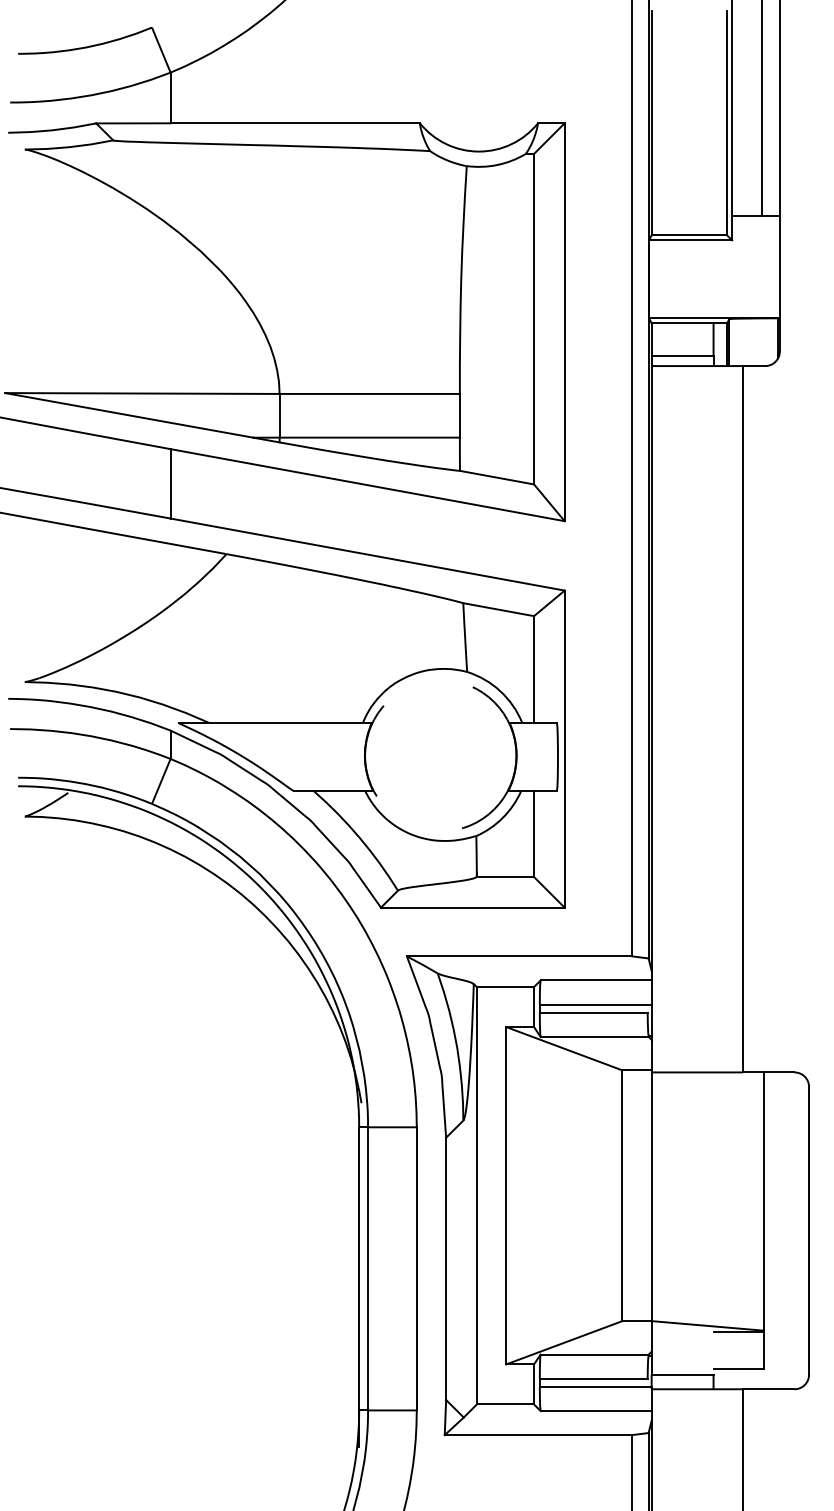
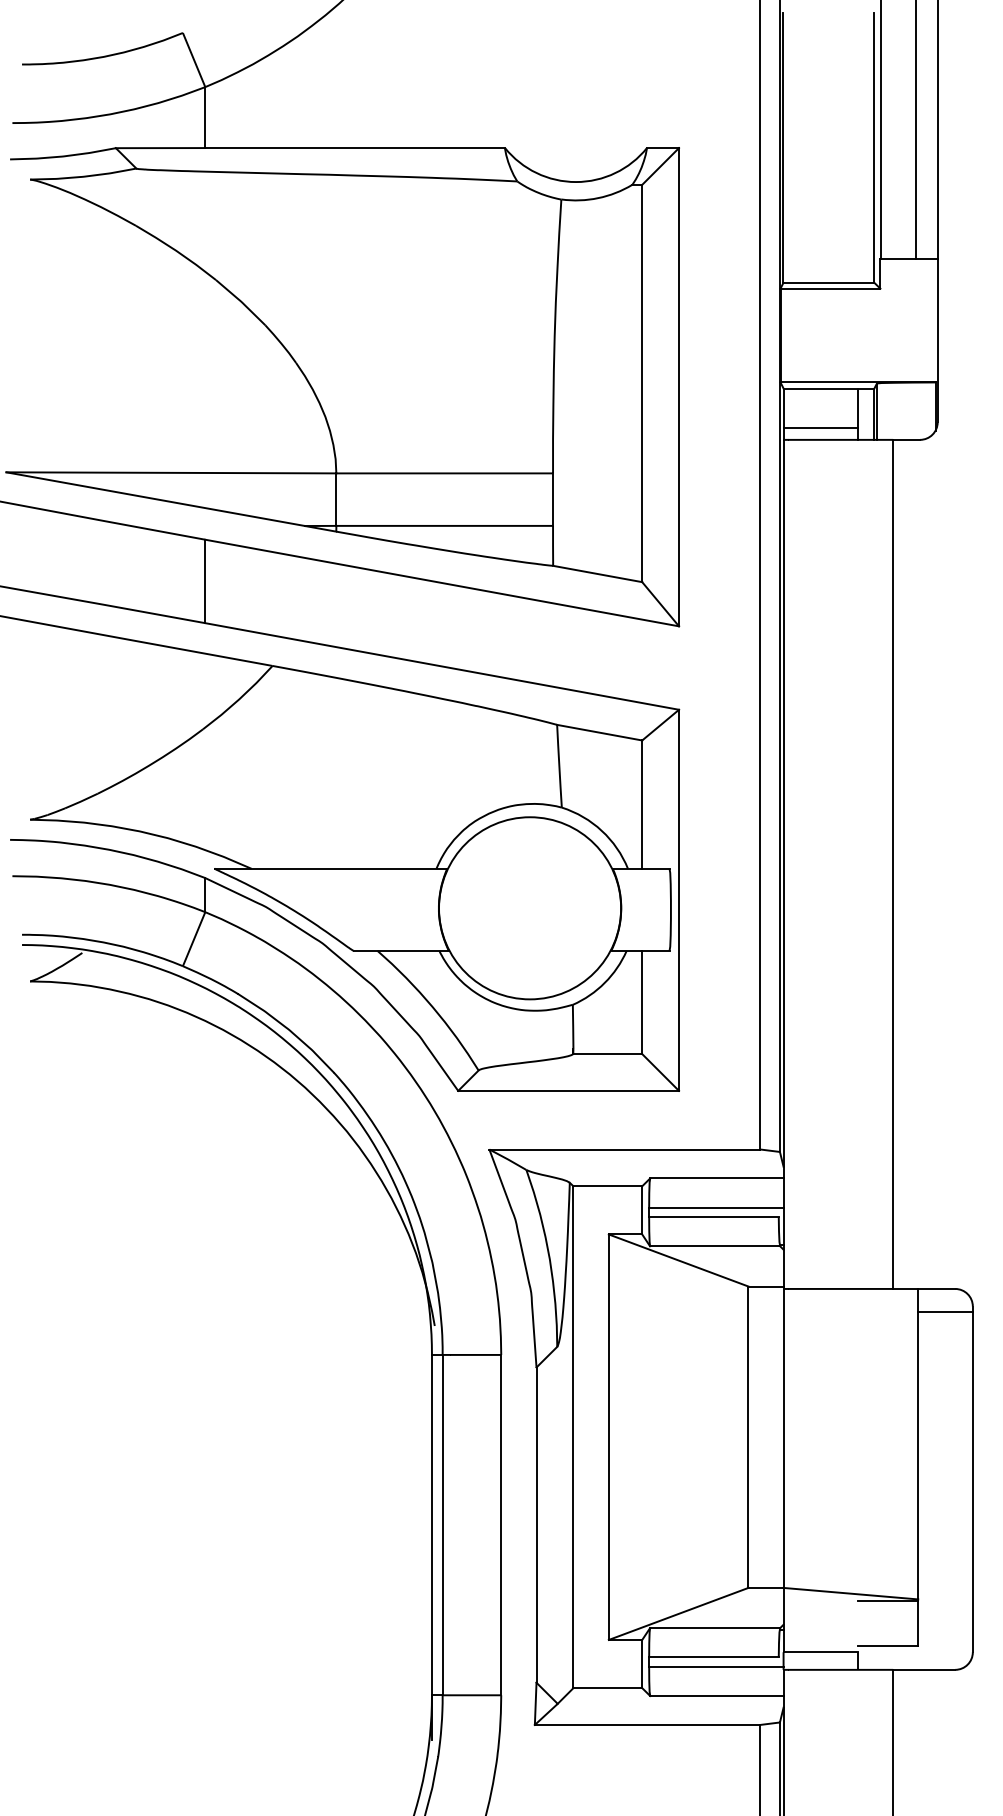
circle: (440, 755) -> (529, 908), dashed -> solid
line: (786, 1091) -> (945, 1311), added

